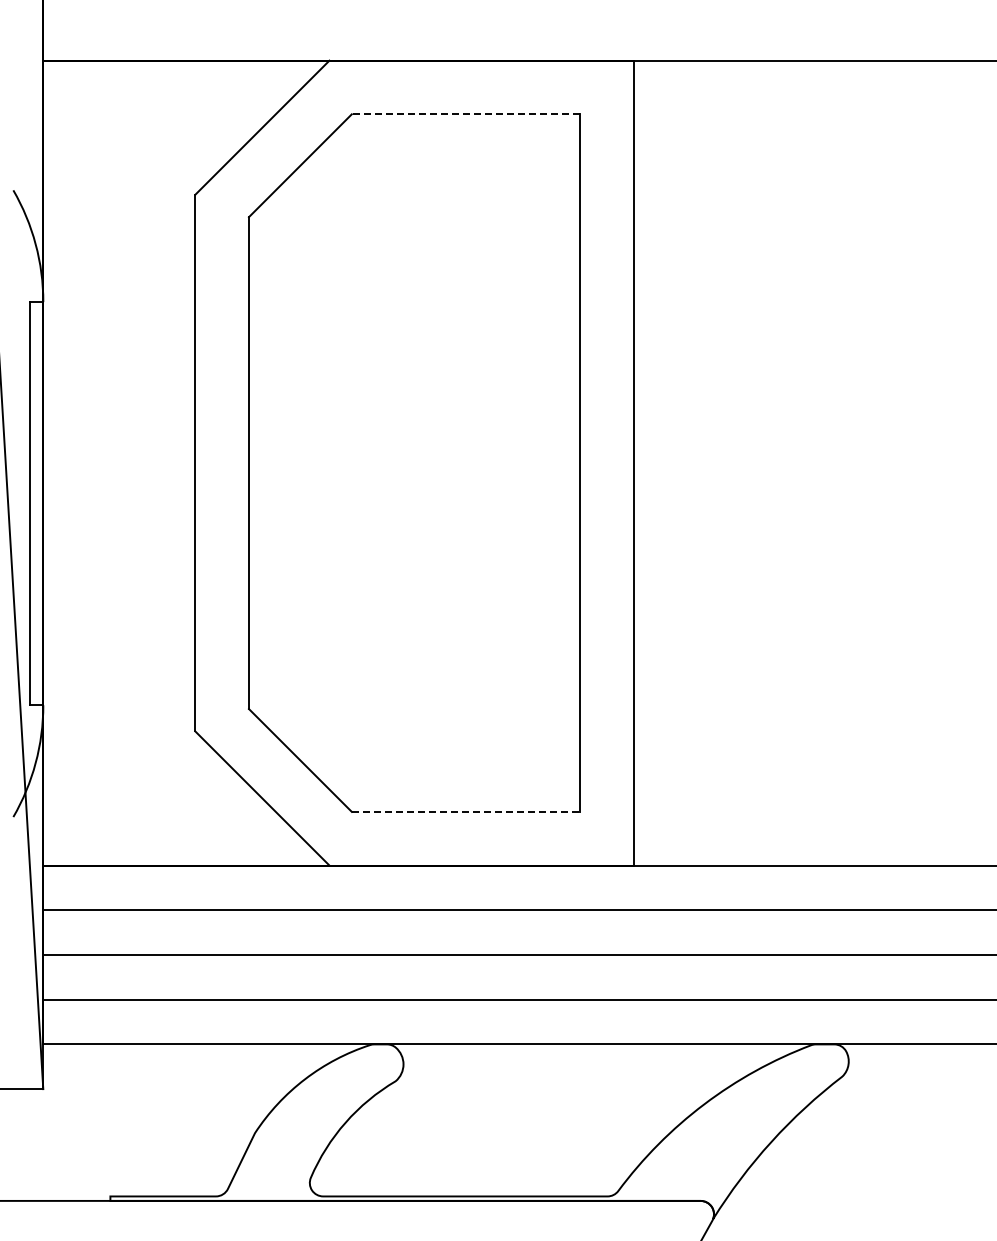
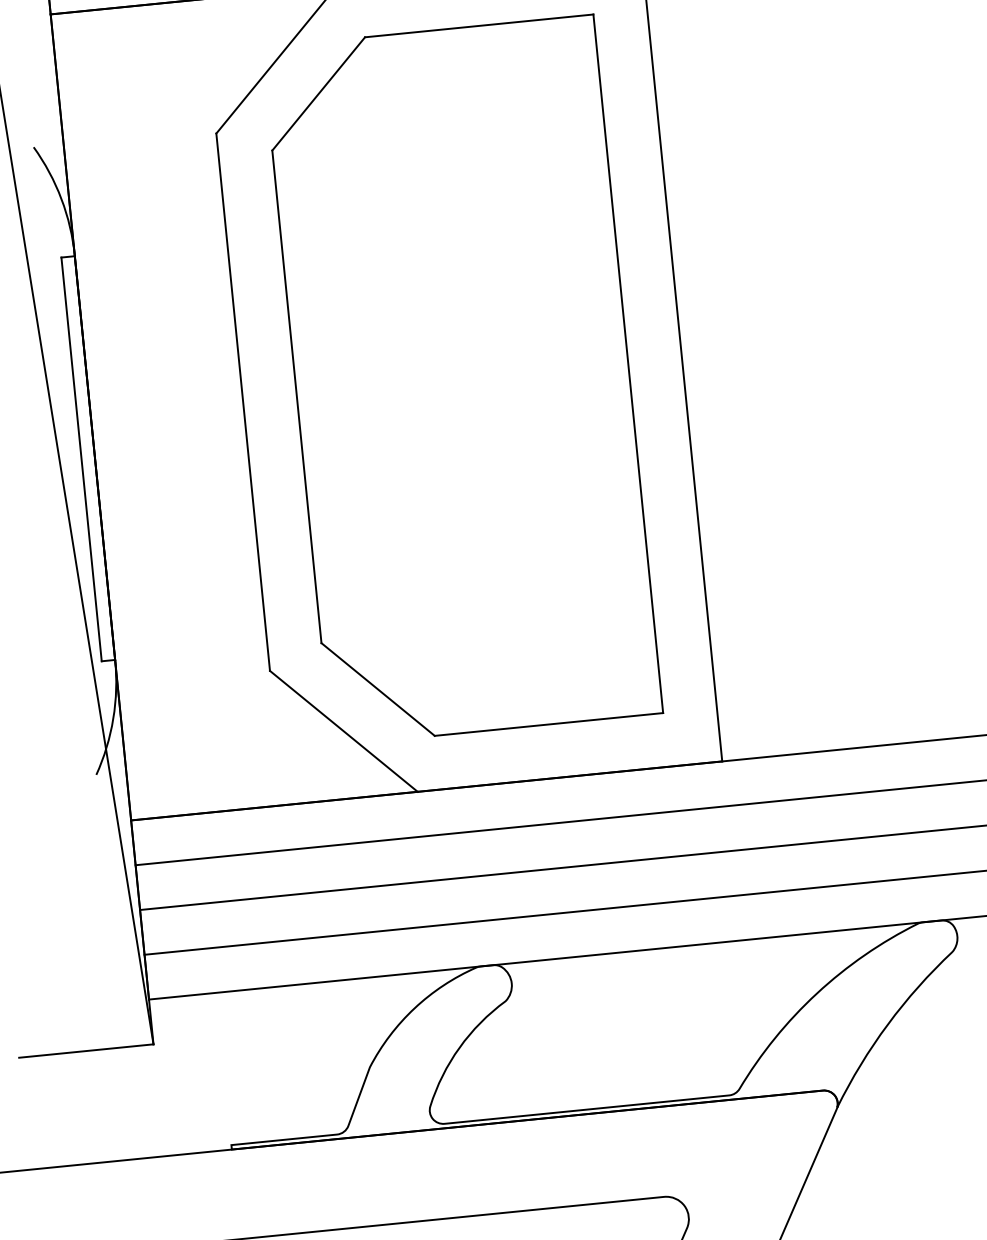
line: (465, 114) -> (478, 26), dashed -> solid
line: (466, 811) -> (549, 724), dashed -> solid

